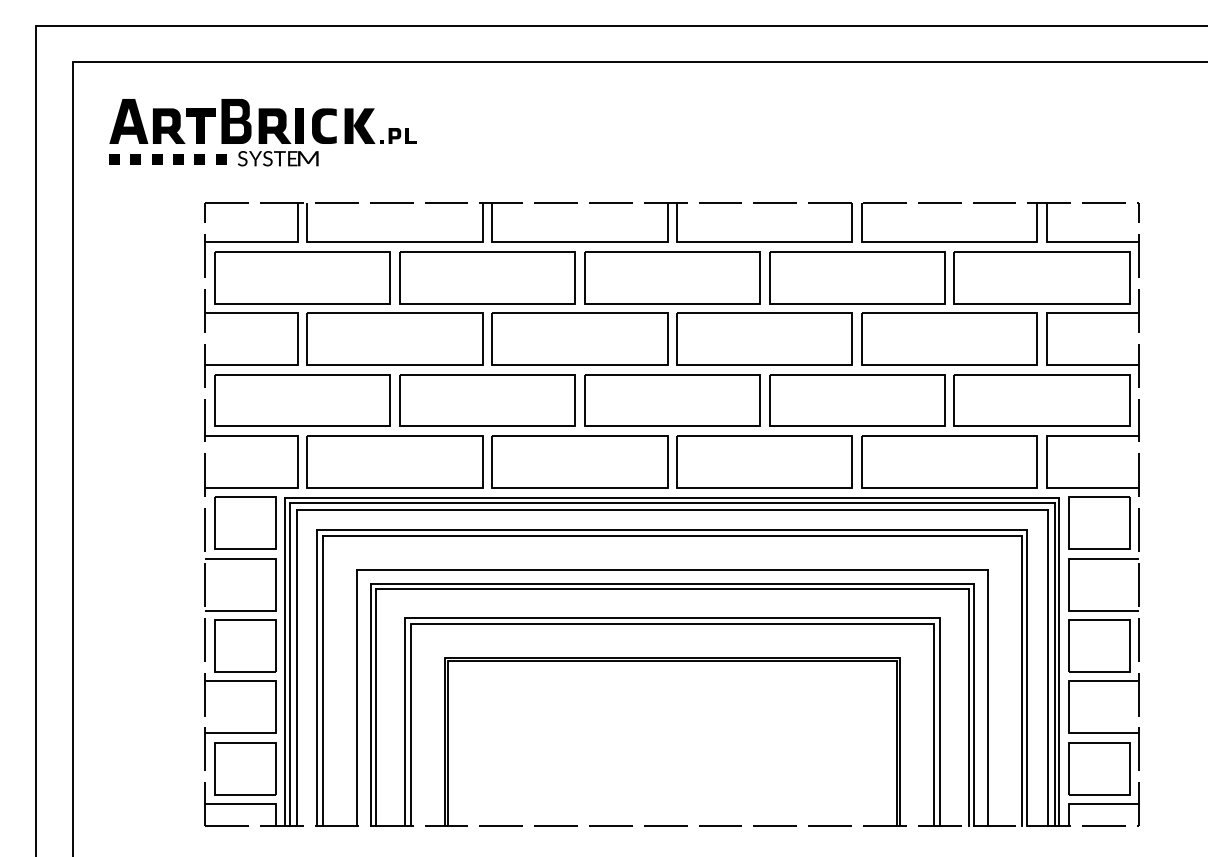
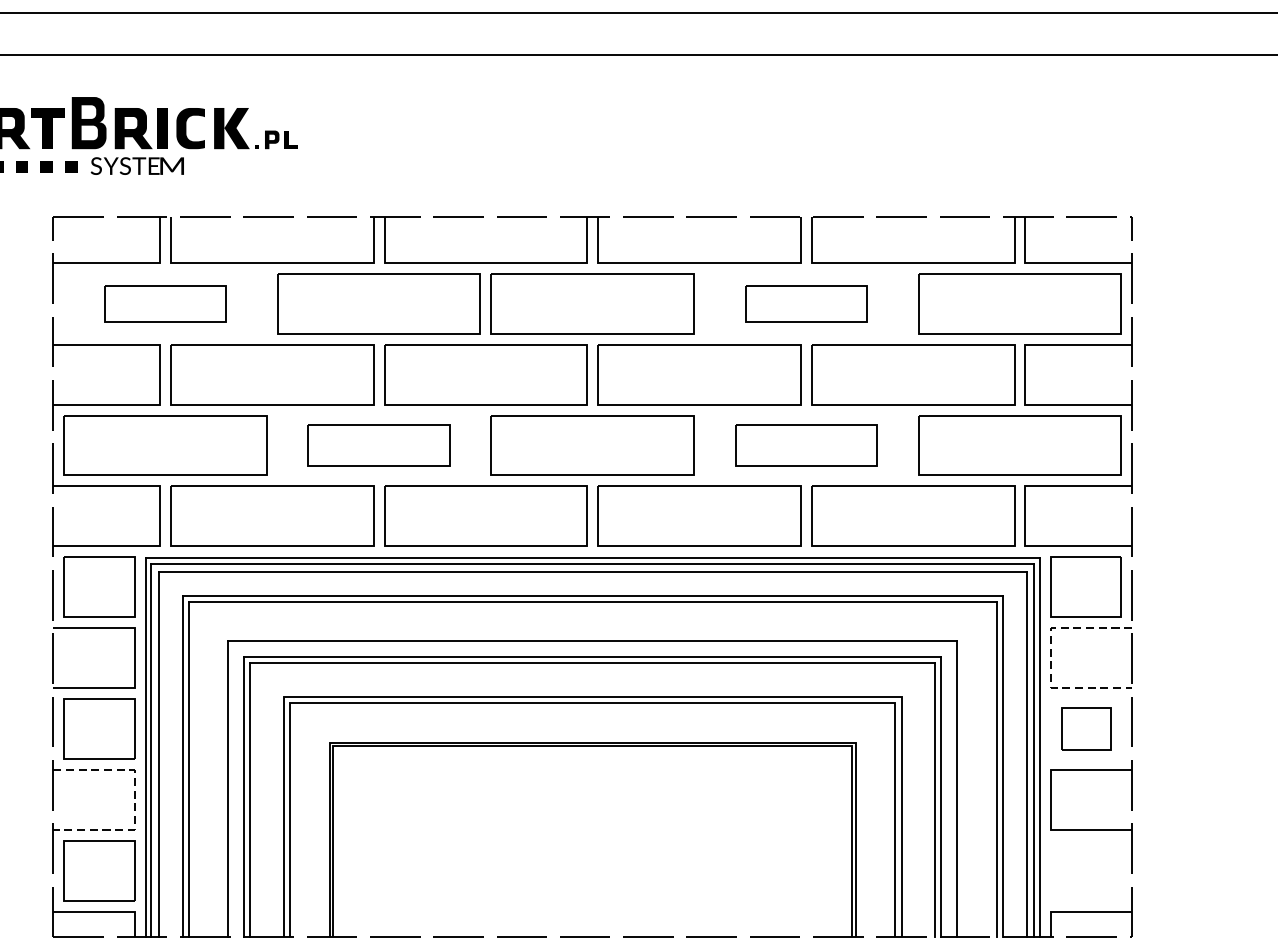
part: (302, 277) -> (165, 303), size x0.6
part: (857, 277) -> (806, 303), size x0.6
part: (487, 400) -> (379, 445), size x0.7
part: (857, 400) -> (806, 445), size x0.7
line: (1068, 584) -> (1050, 658), solid -> dashed
part: (1099, 645) -> (1086, 728), size x0.7
line: (275, 707) -> (134, 800), solid -> dashed
part: (1099, 768) -> (1086, 870), removed

